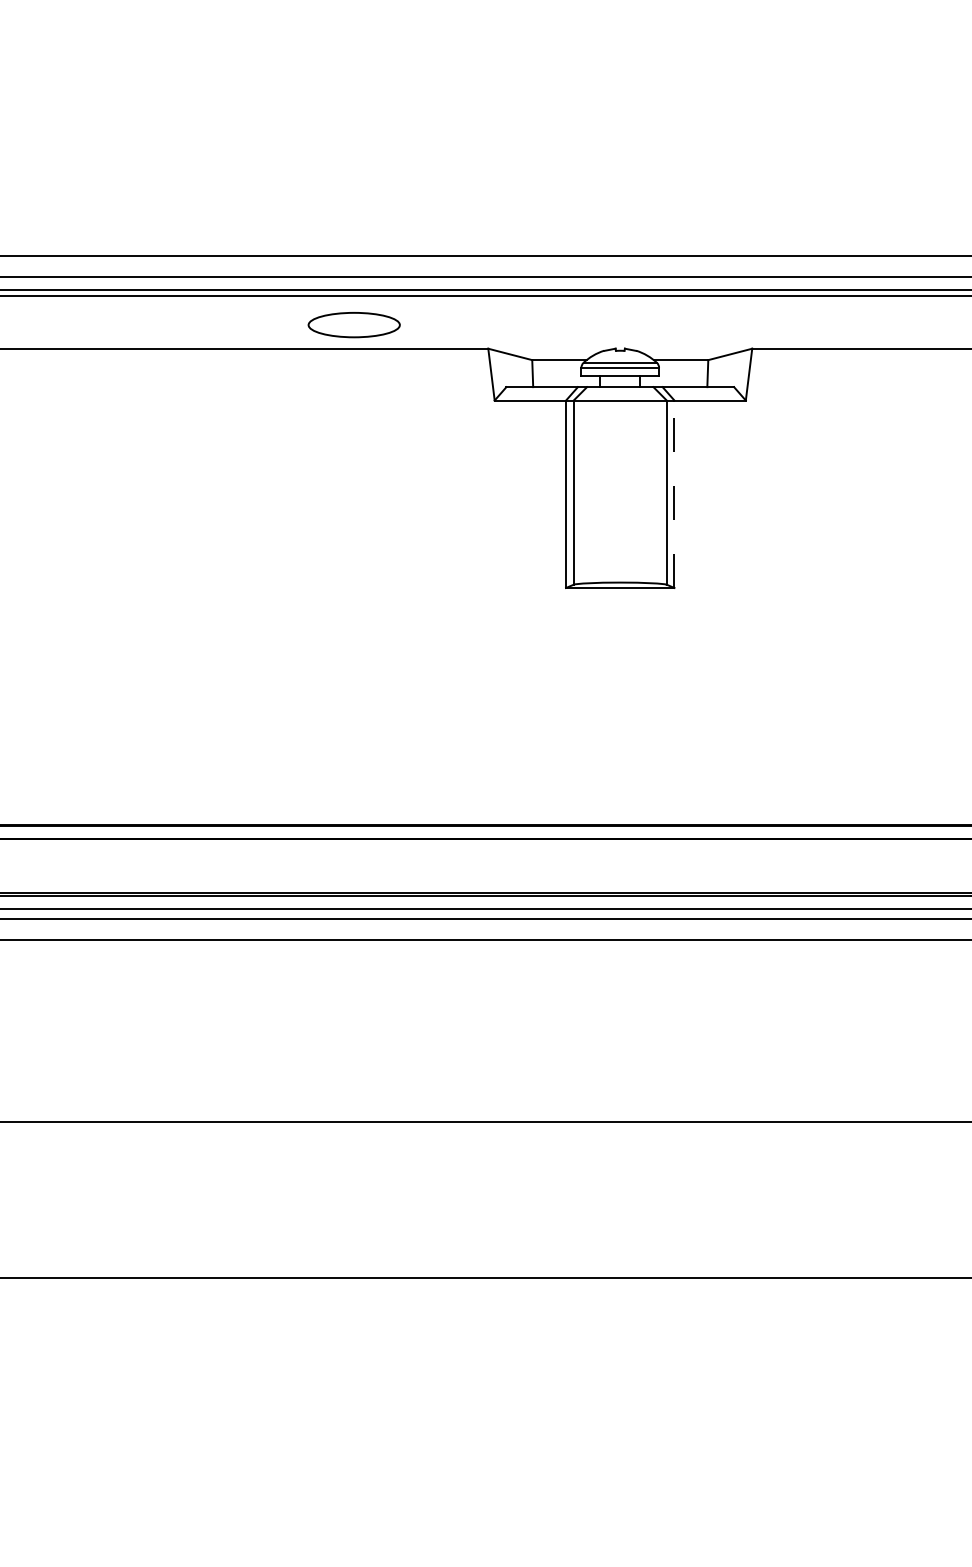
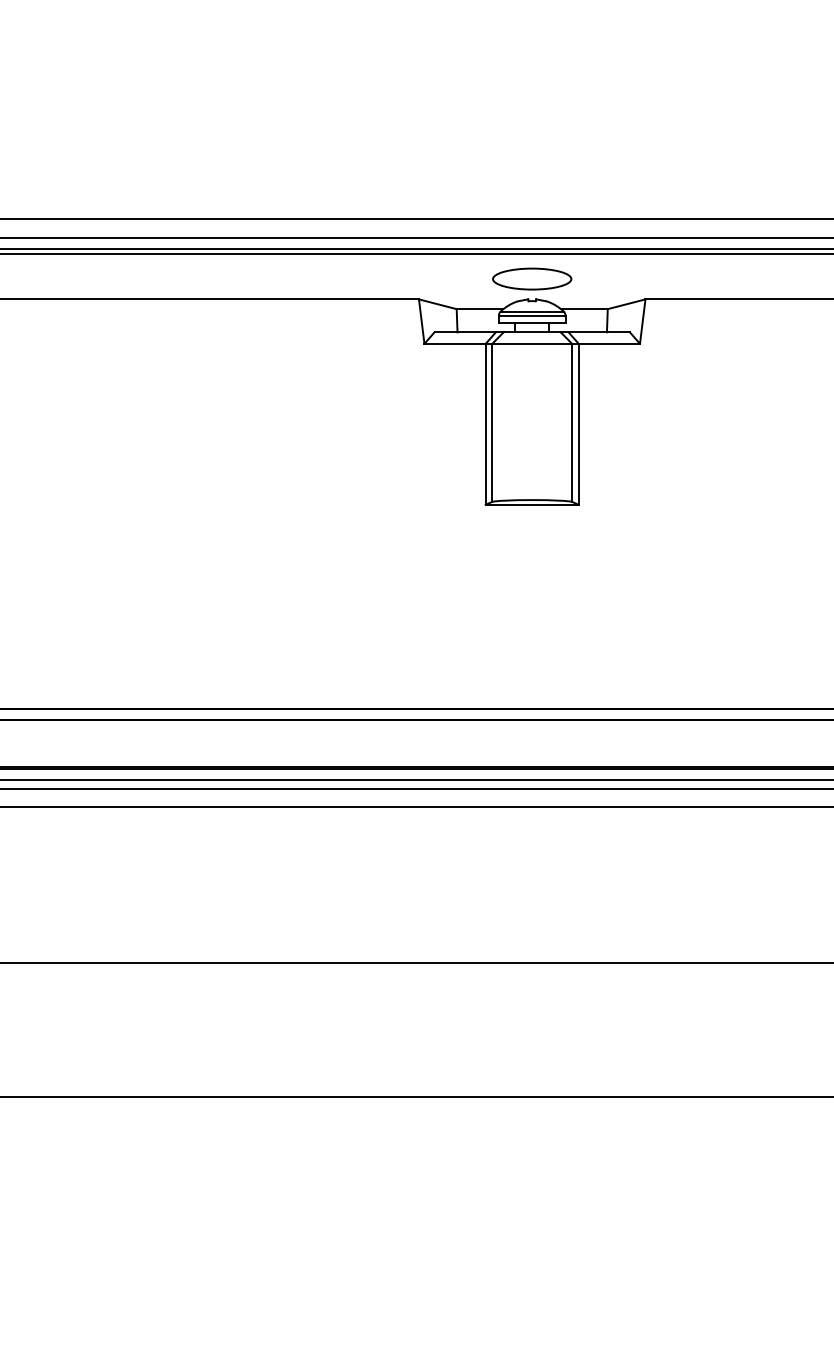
part: (353, 325) -> (531, 279), moved
line: (674, 494) -> (578, 424), dashed -> solid

